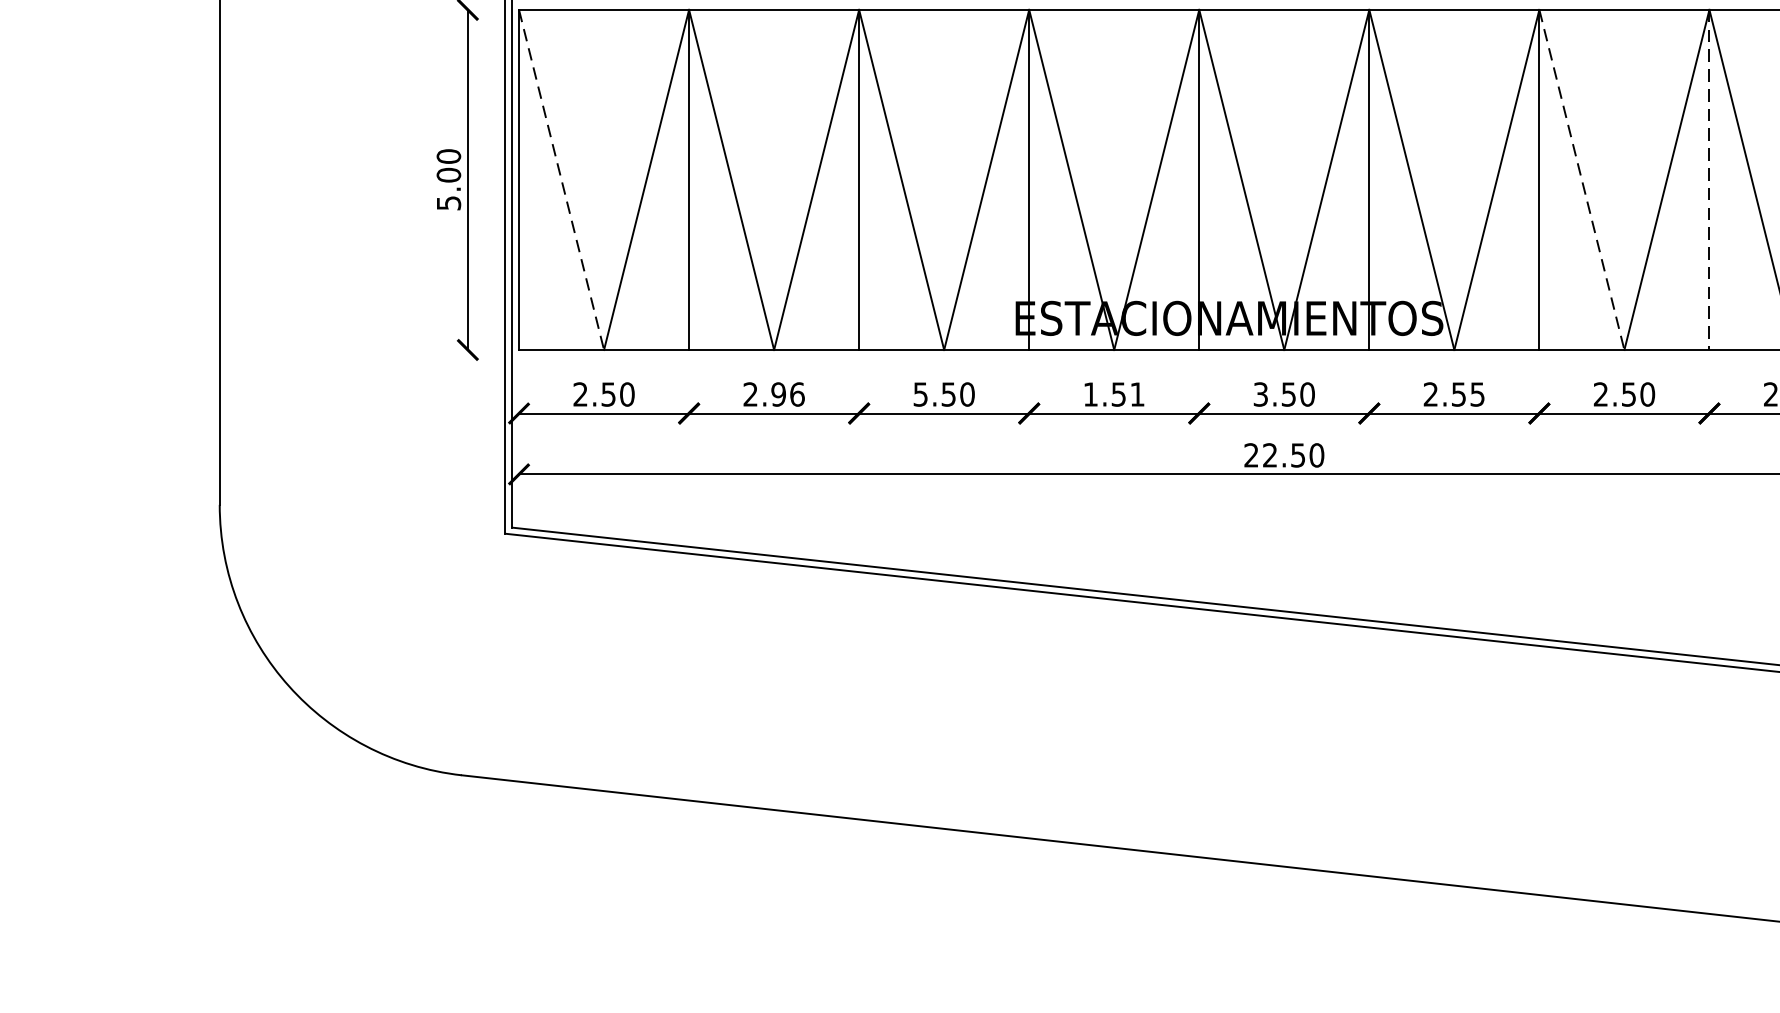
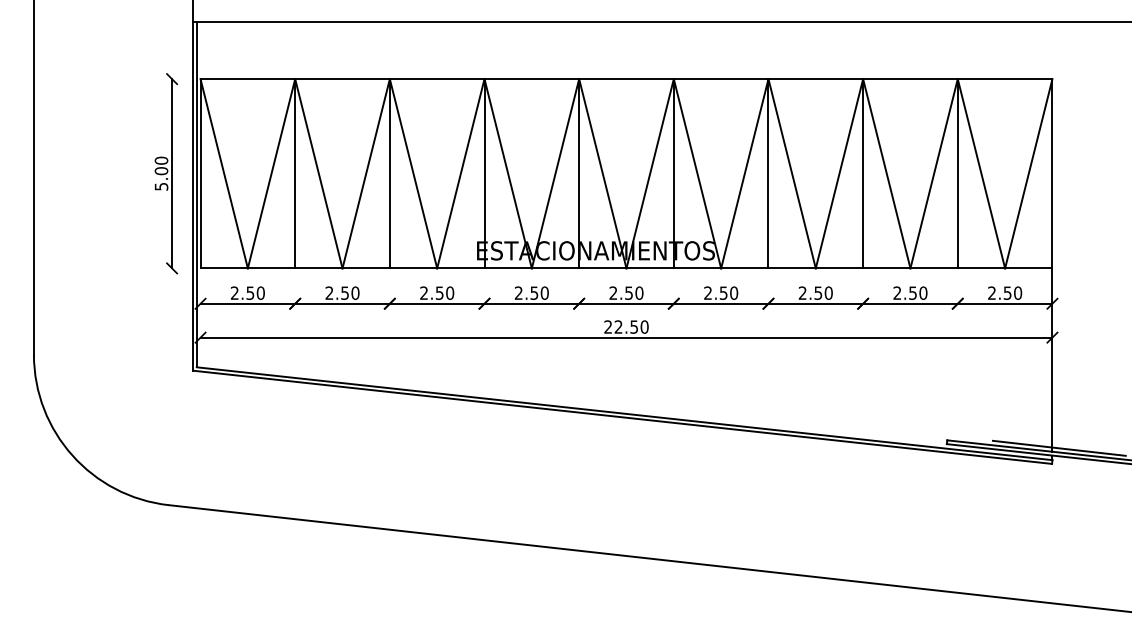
line: (562, 179) -> (224, 173), dashed -> solid
line: (1582, 179) -> (792, 173), dashed -> solid
line: (1710, 179) -> (863, 173), dashed -> solid
text: (788, 393) -> (350, 292), 2.96 -> 2.50
text: (919, 393) -> (423, 292), 5.50 -> 2.50
text: (1113, 393) -> (531, 292), 1.51 -> 2.50
text: (1260, 393) -> (613, 292), 3.50 -> 2.50
text: (1478, 393) -> (734, 292), 2.55 -> 2.50

